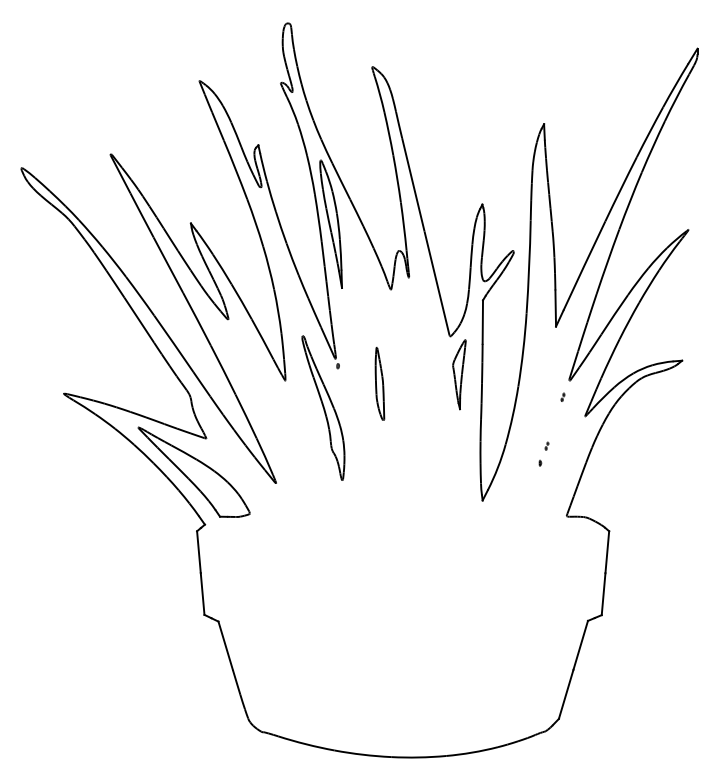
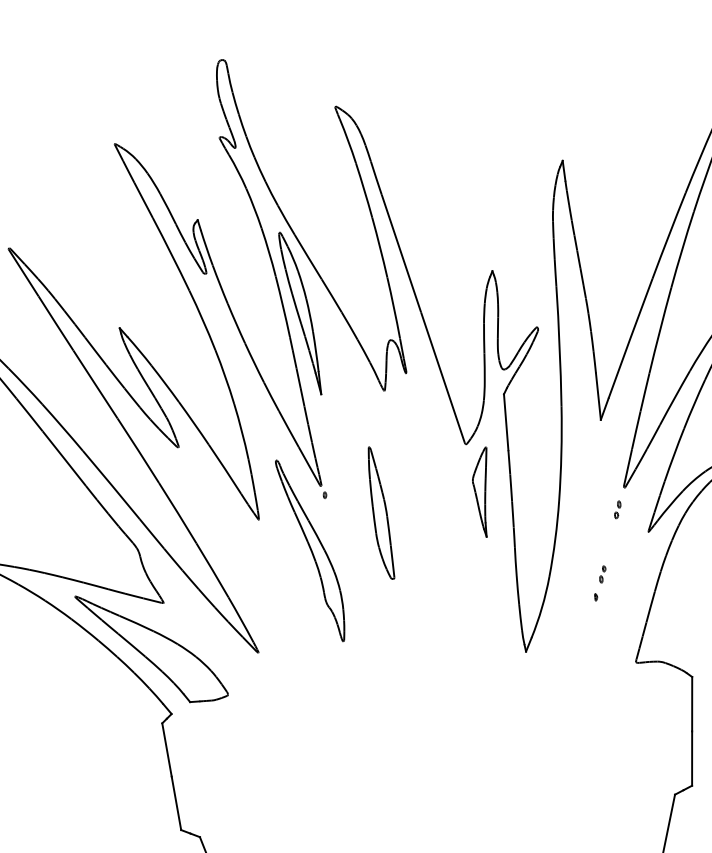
part: (379, 383) -> (380, 512), size x1.43
part: (562, 397) -> (617, 510), size x1.67
part: (546, 446) -> (602, 575), size x1.67

